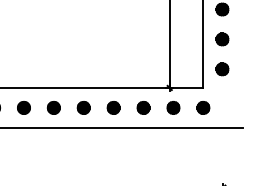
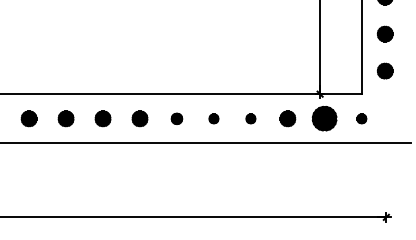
part: (53, 107) -> (176, 118), size x0.7
part: (83, 107) -> (213, 118), size x0.6
part: (113, 107) -> (250, 118), size x0.6
part: (173, 107) -> (324, 118), size x1.6
part: (203, 107) -> (361, 118), size x0.6

